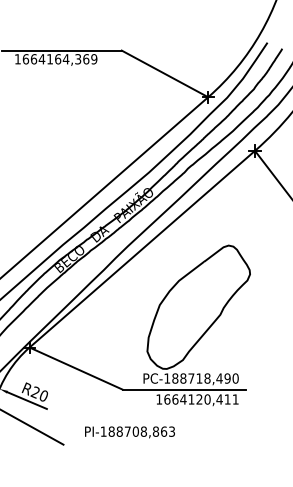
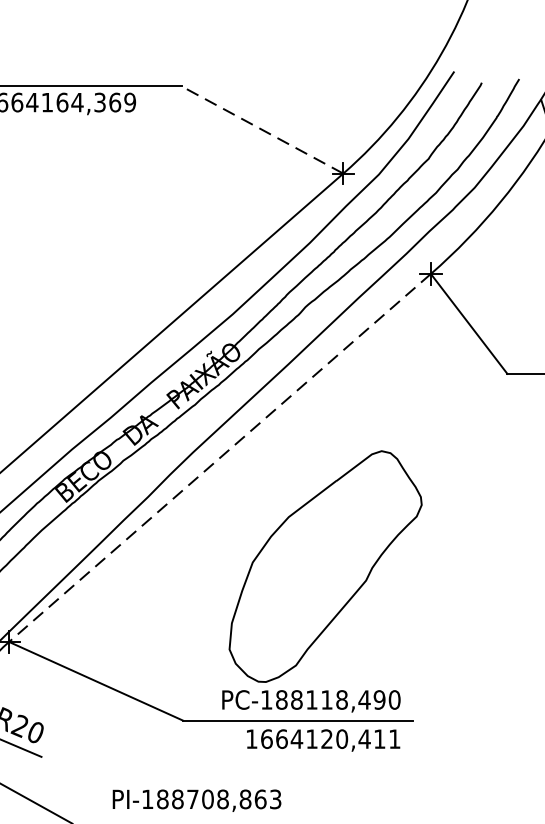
line: (164, 73) -> (261, 129), solid -> dashed
line: (142, 249) -> (220, 458), solid -> dashed
text: (191, 378) -> (312, 699), PC-188718,490 -> PC-188118,490

